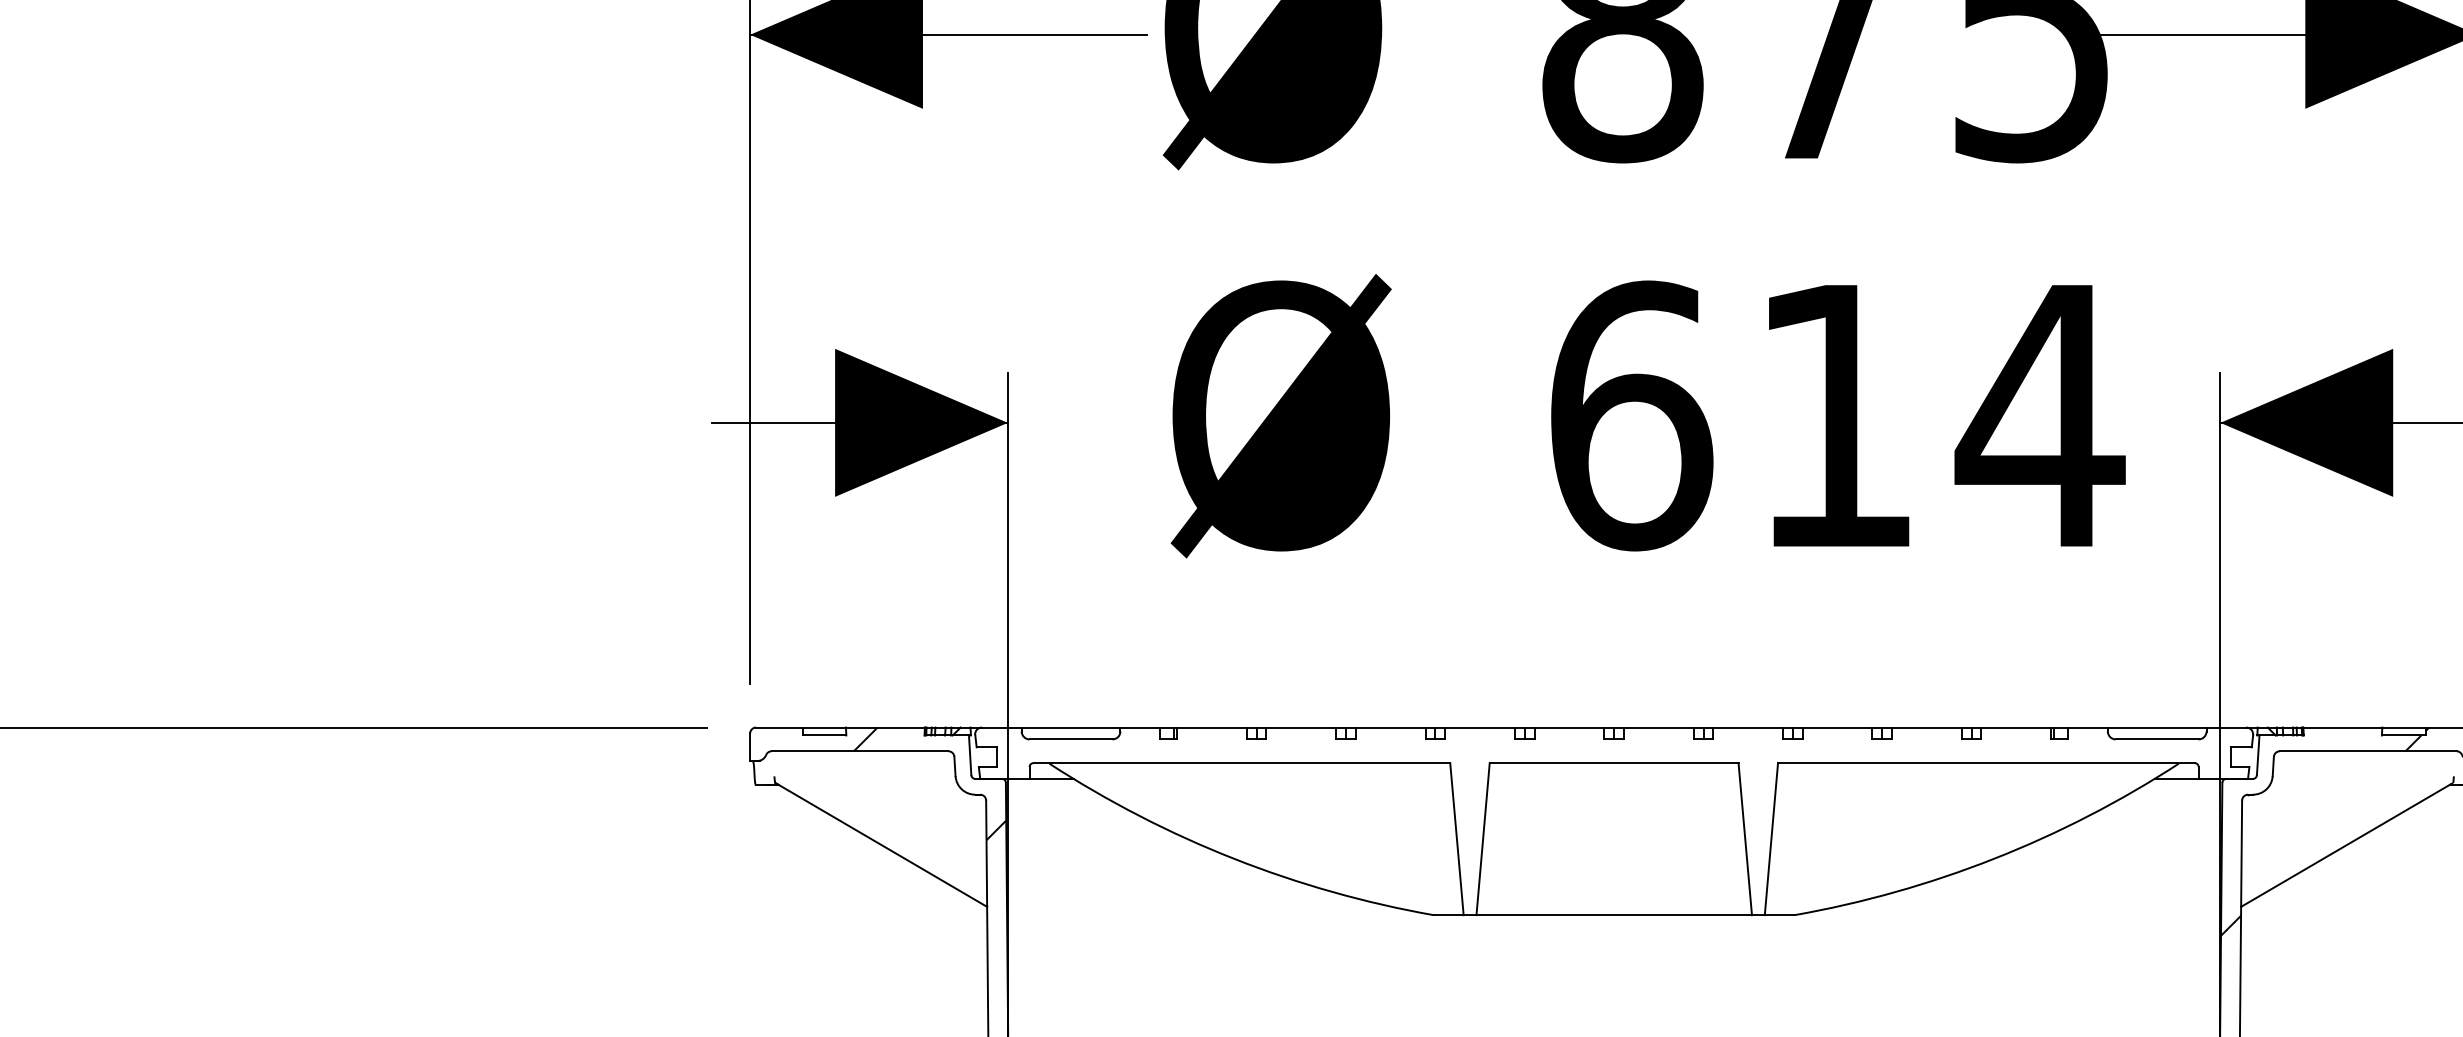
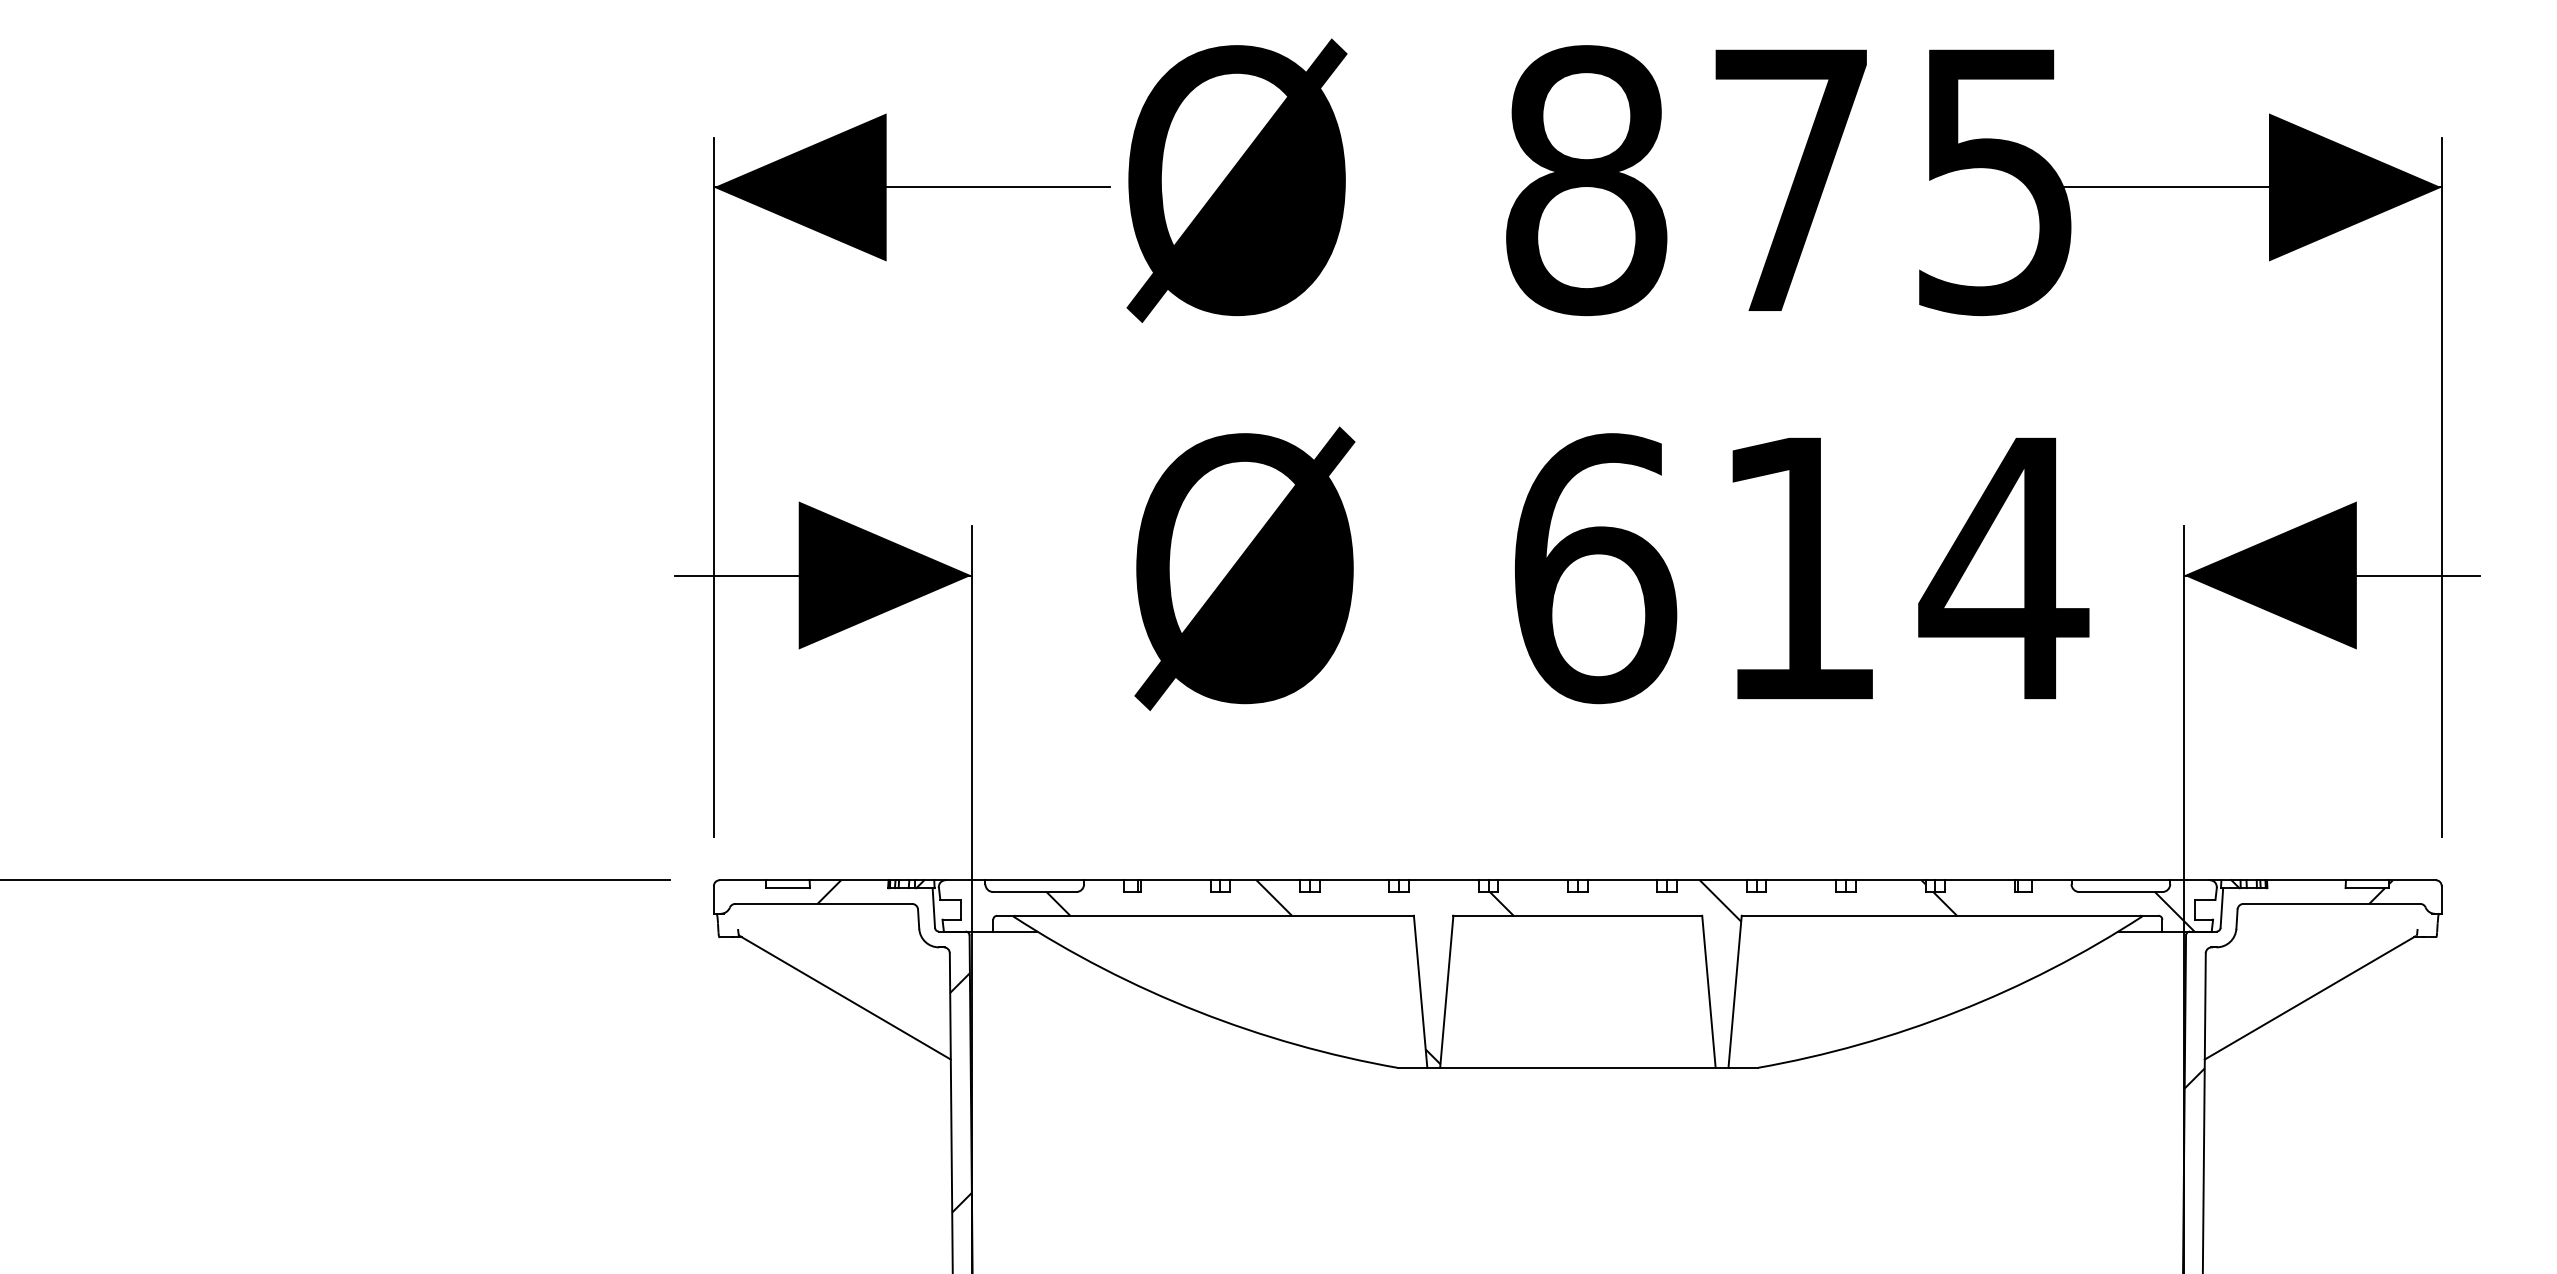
hatch: (1656, 819) -> (1620, 972), added

